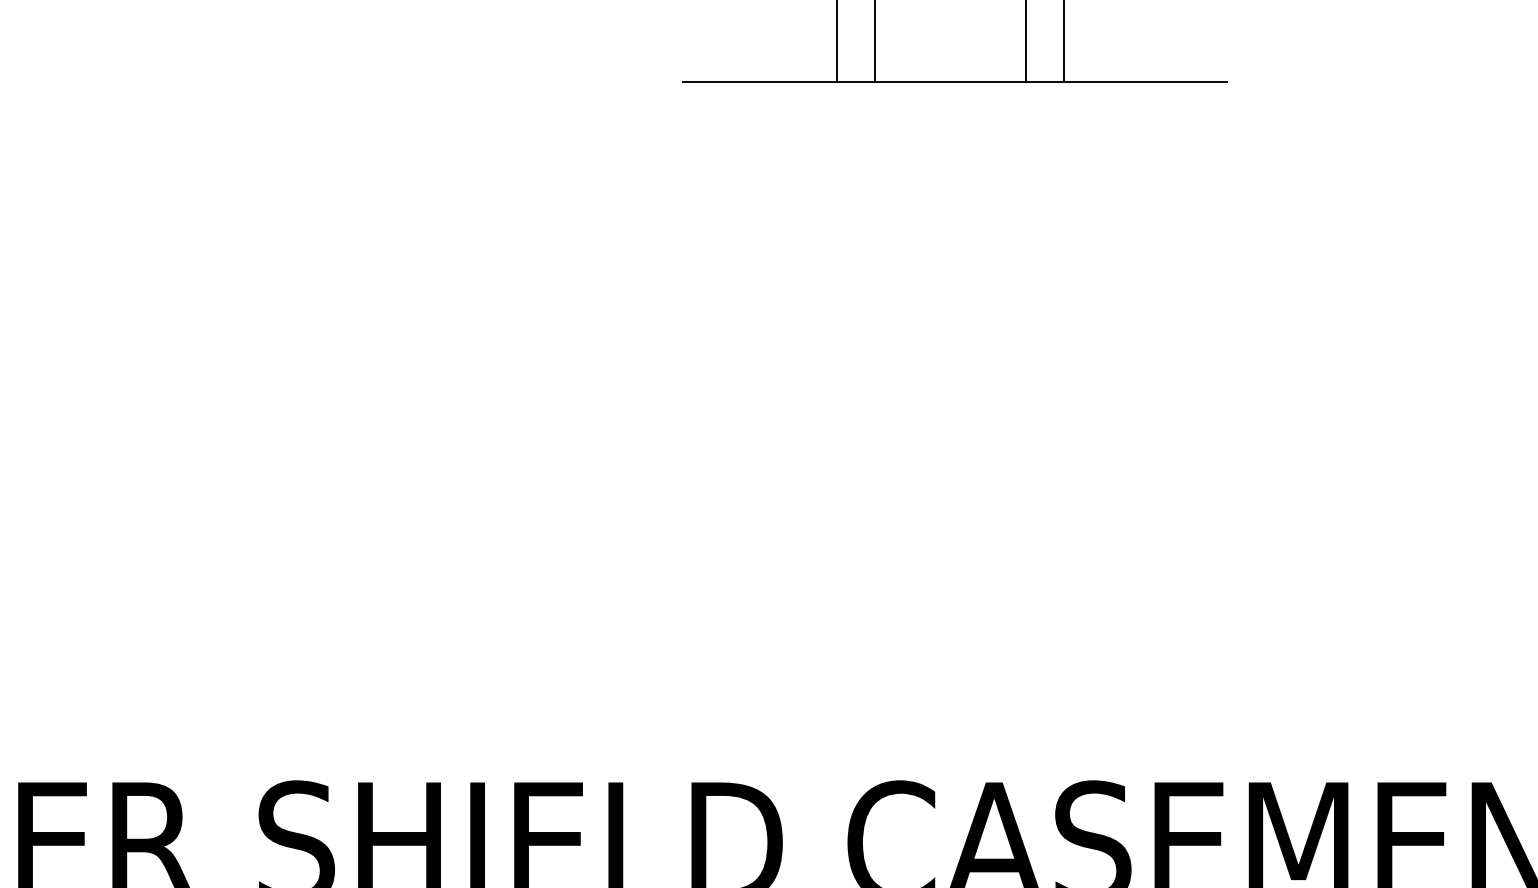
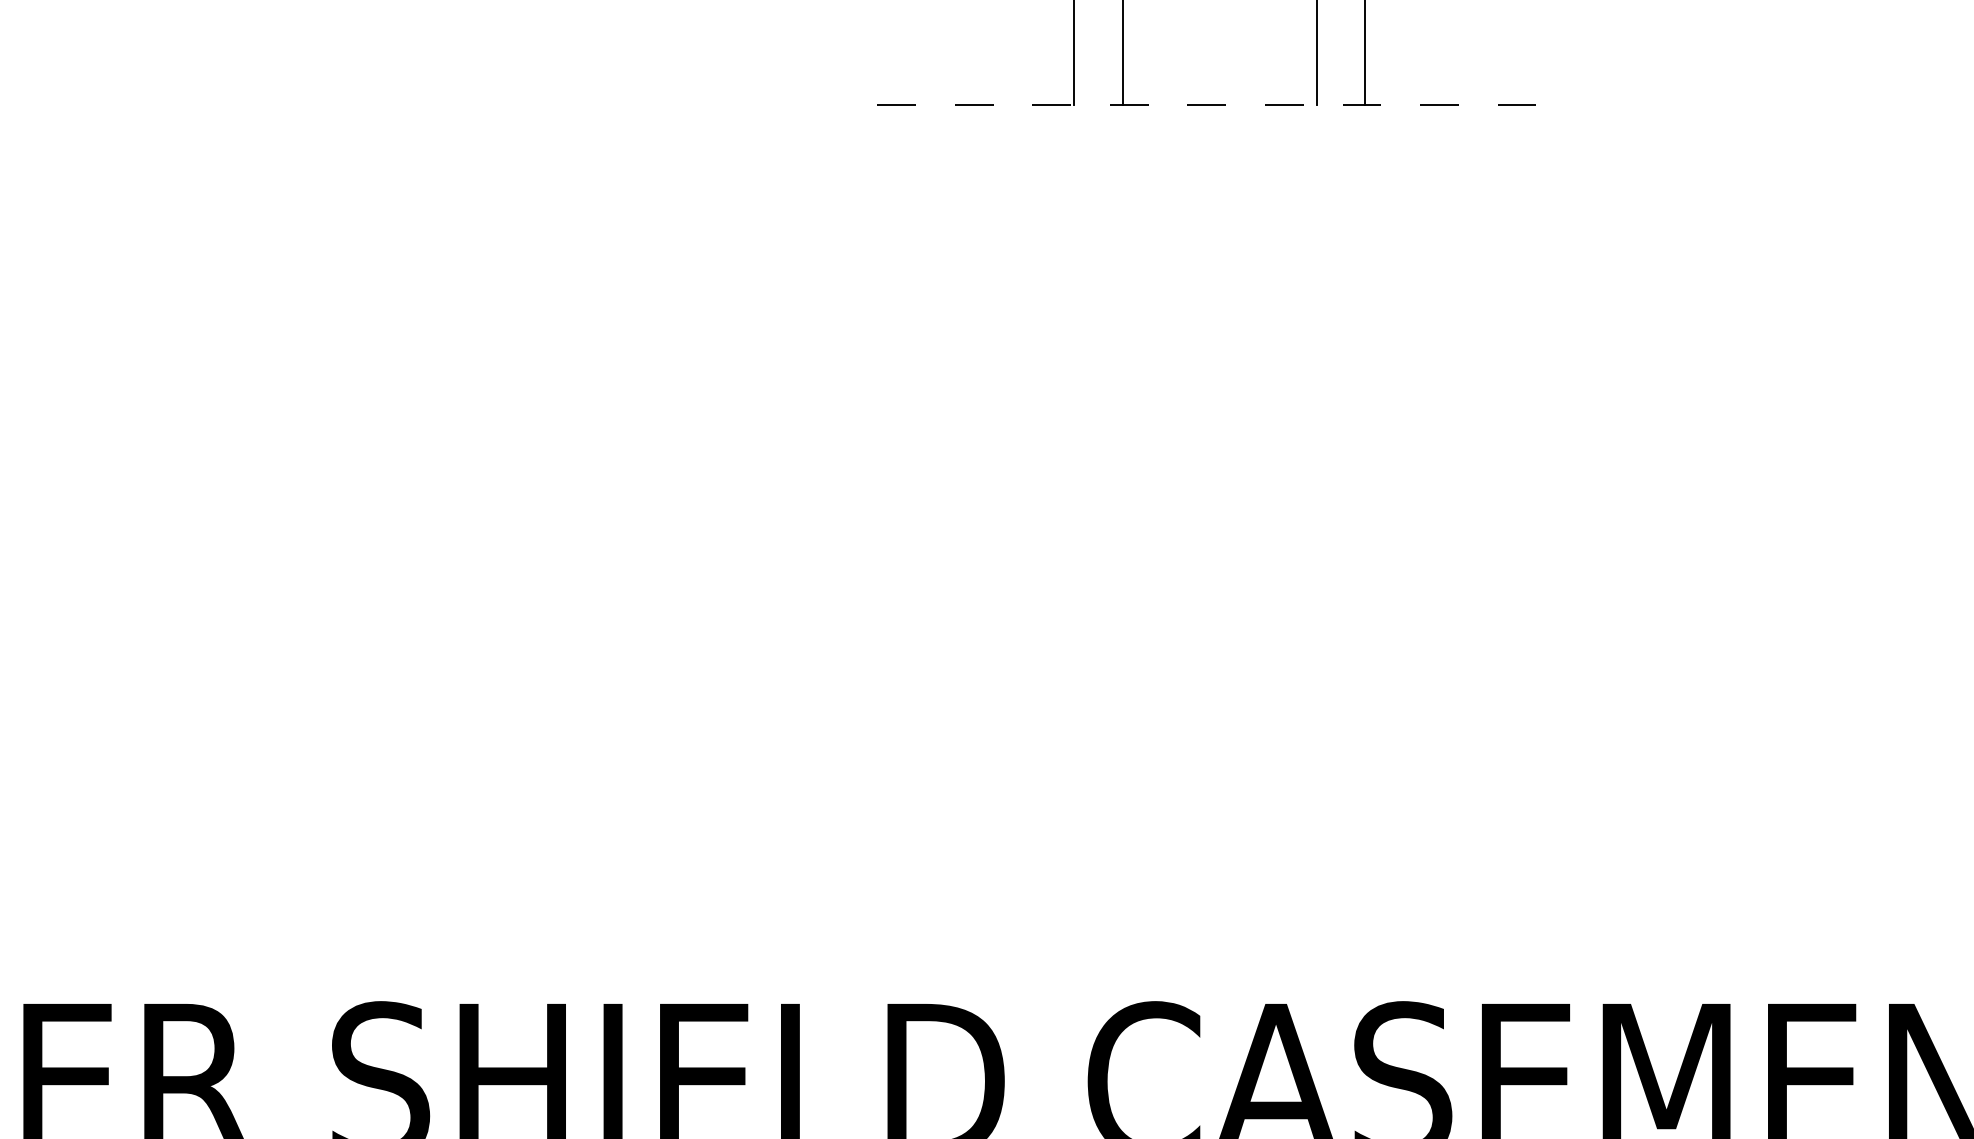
line: (954, 81) -> (1225, 104), solid -> dashed

